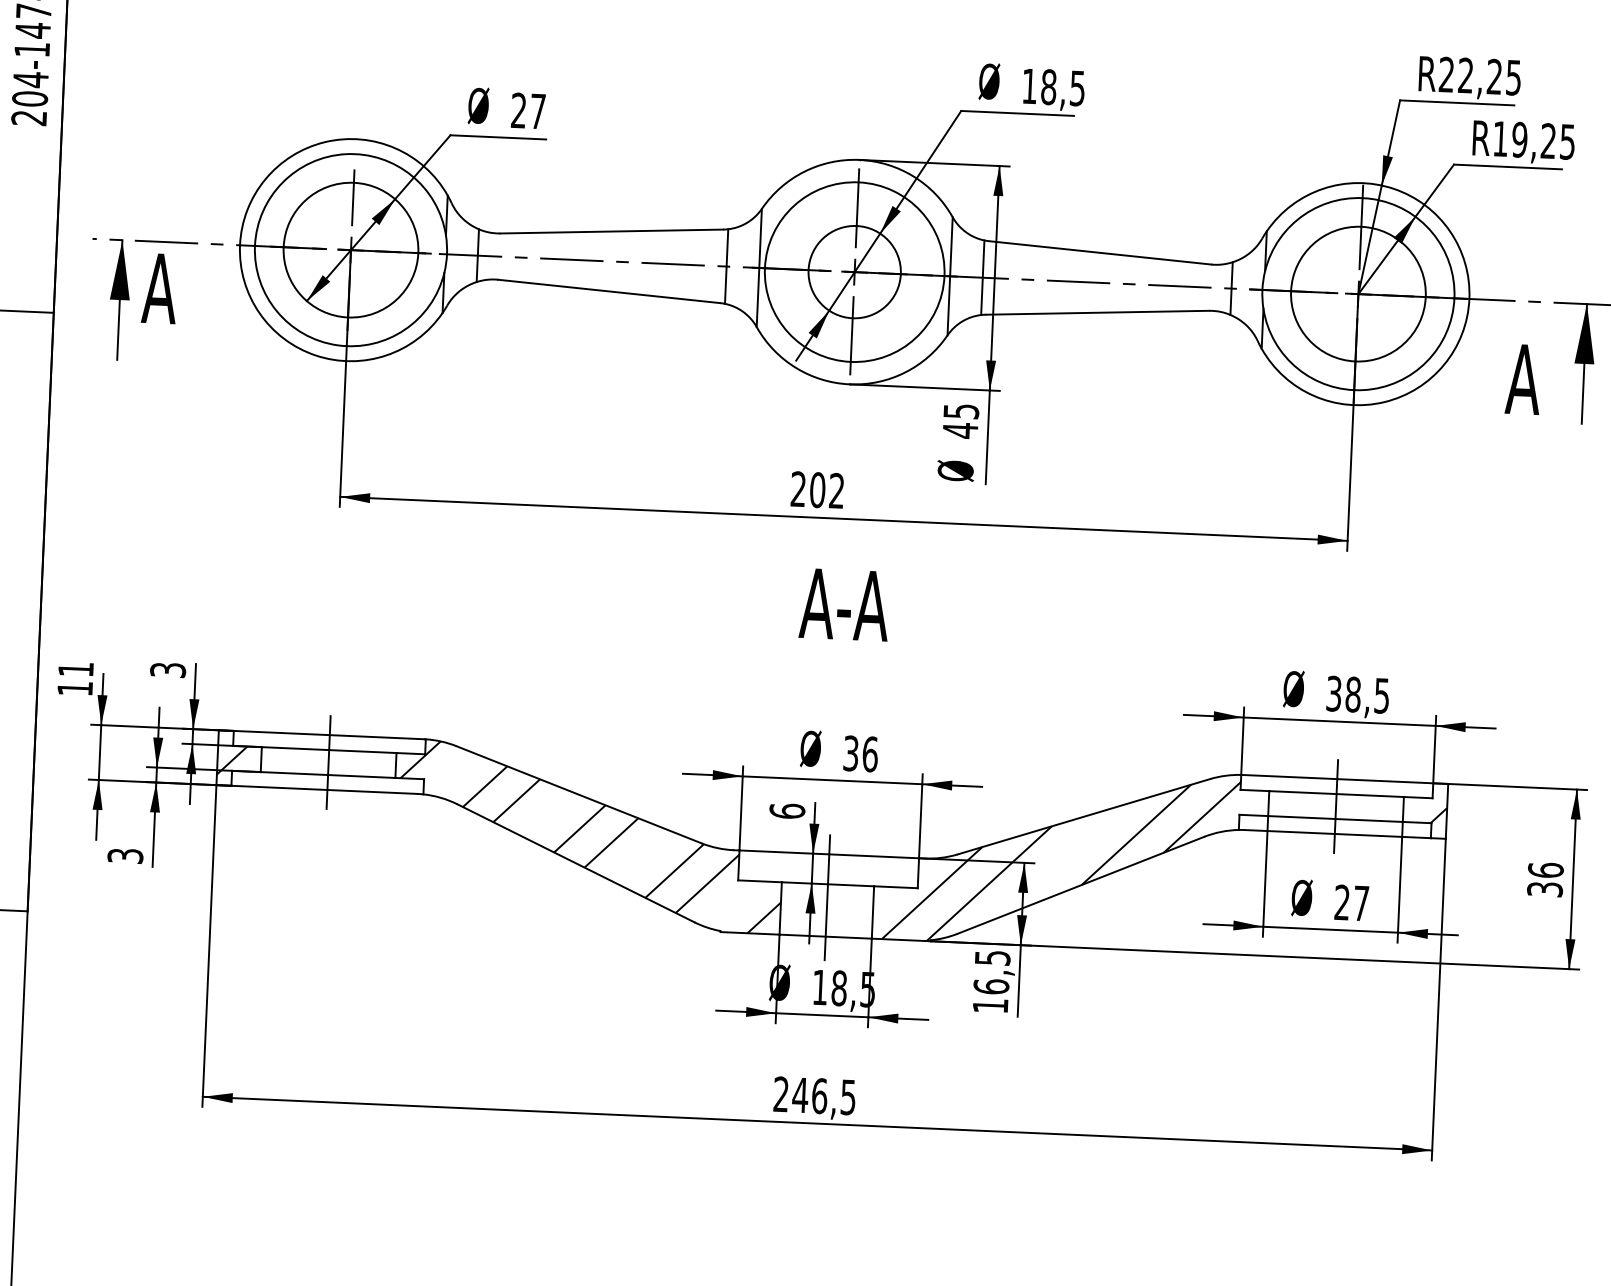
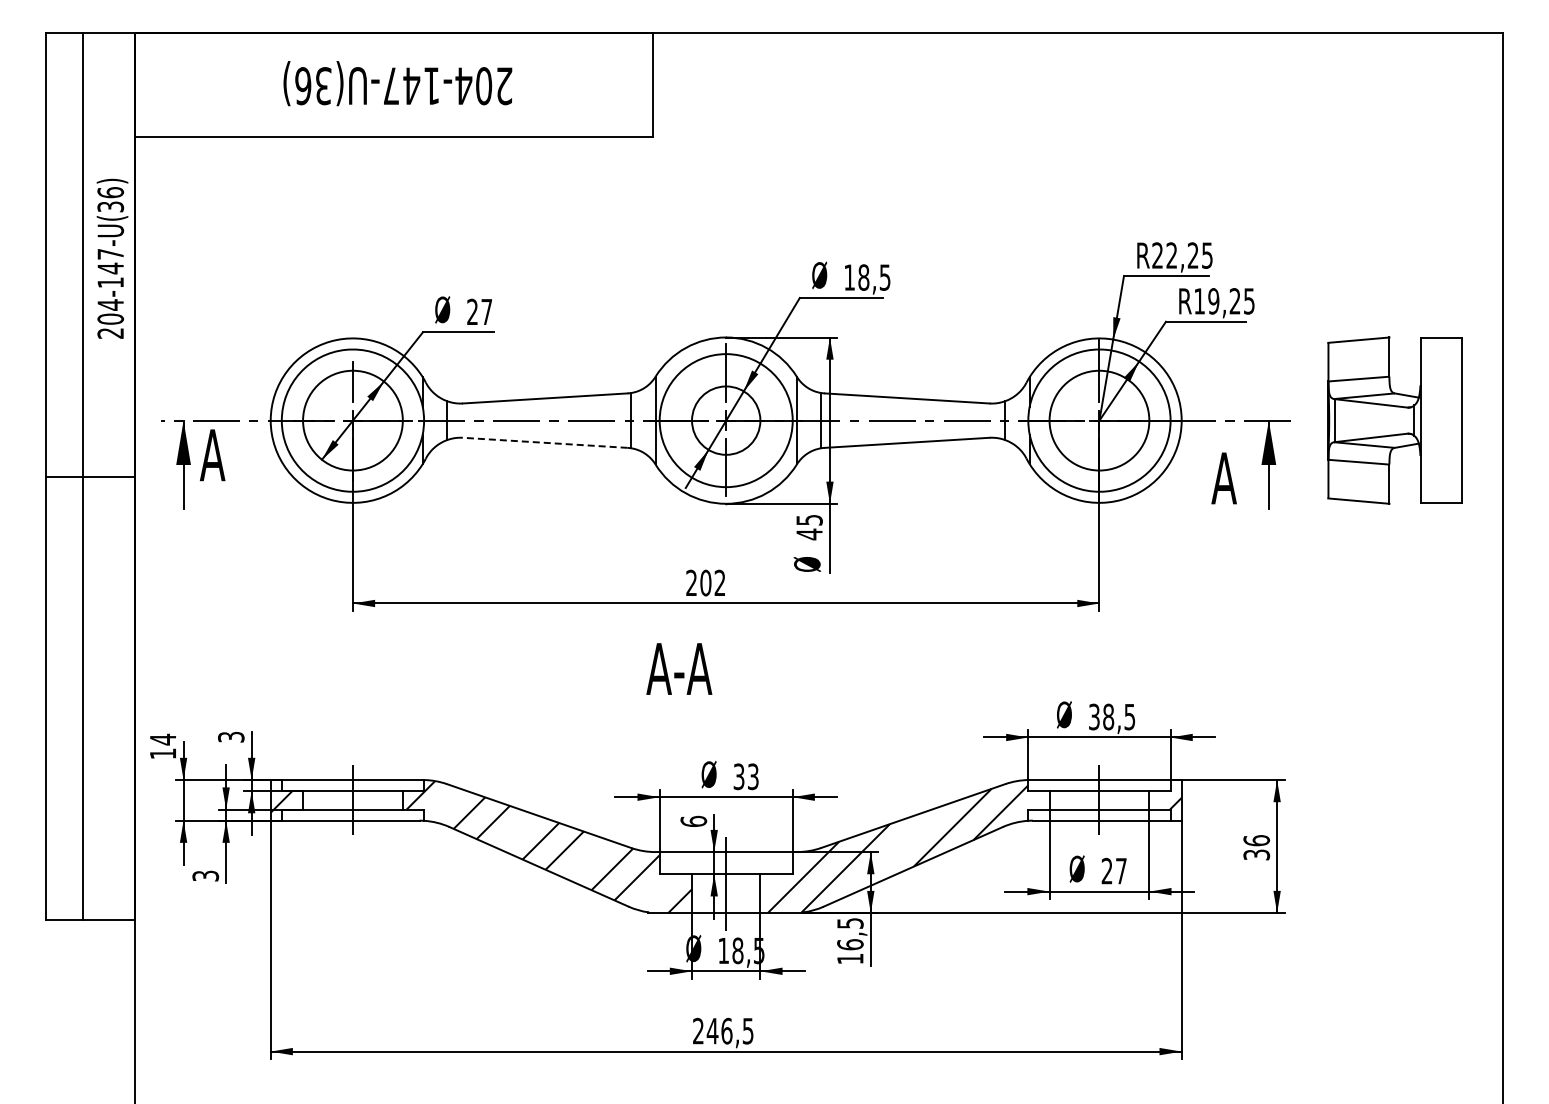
line: (609, 290) -> (545, 442), solid -> dashed
text: (844, 604) -> (679, 668), moved
text: (75, 669) -> (162, 739), 11 -> 14
text: (869, 753) -> (752, 776), 36 -> 33

